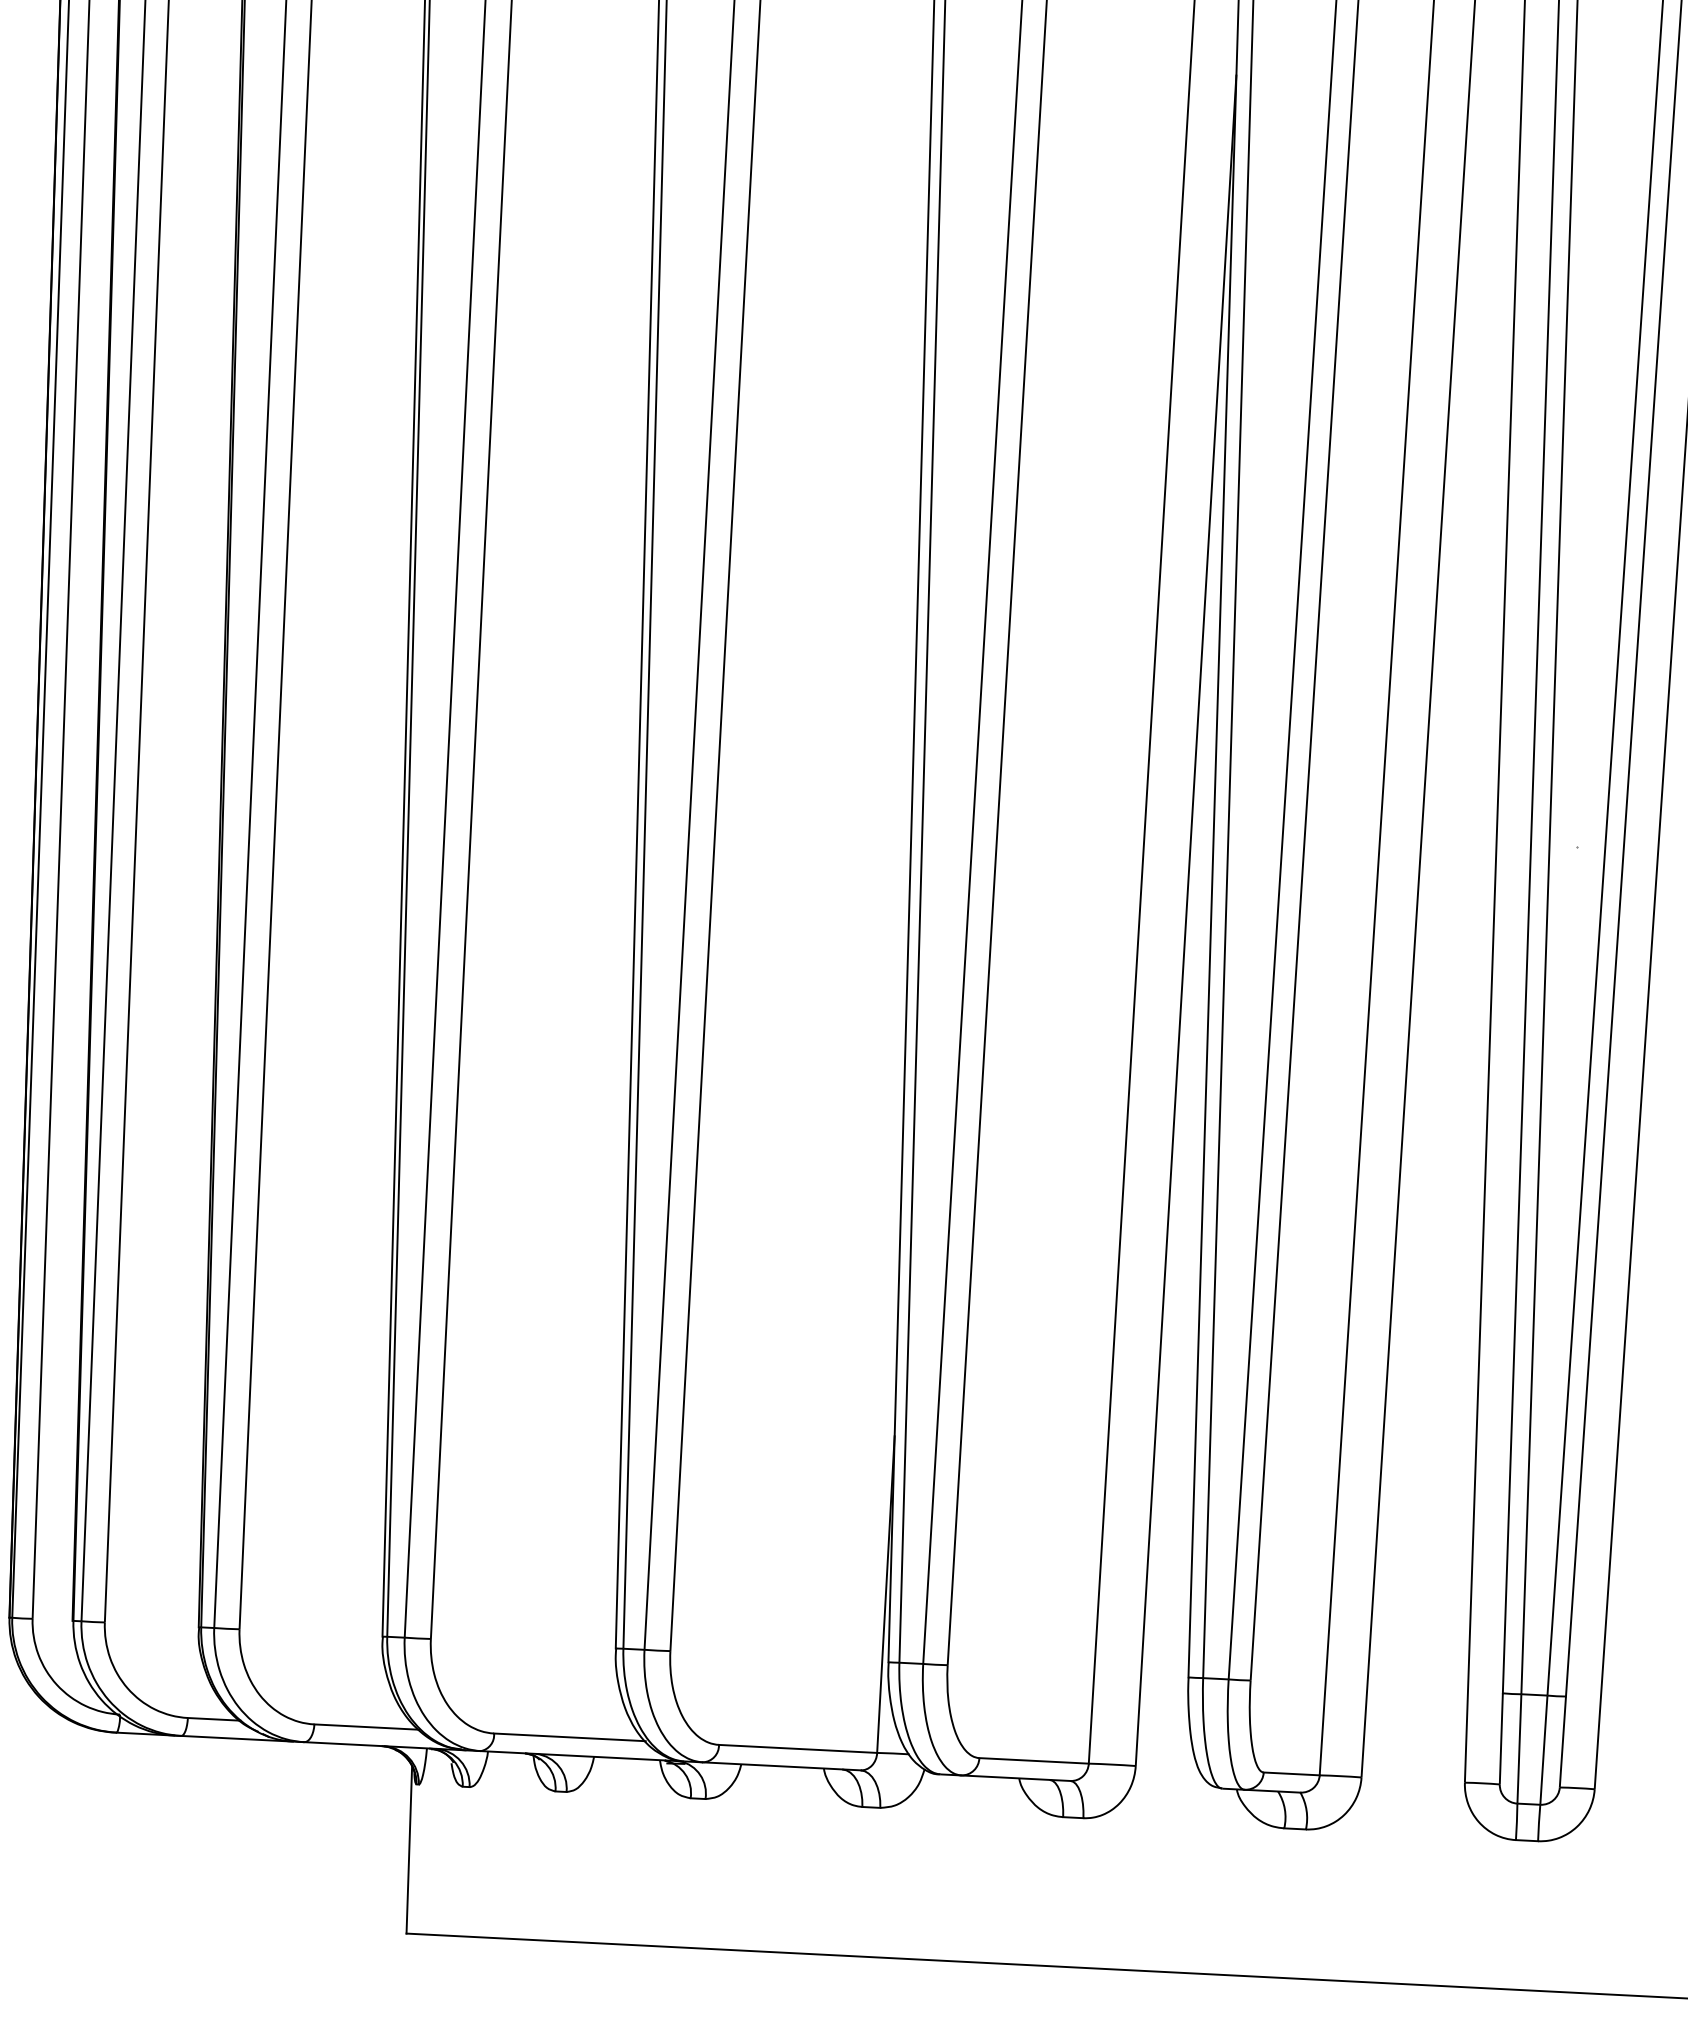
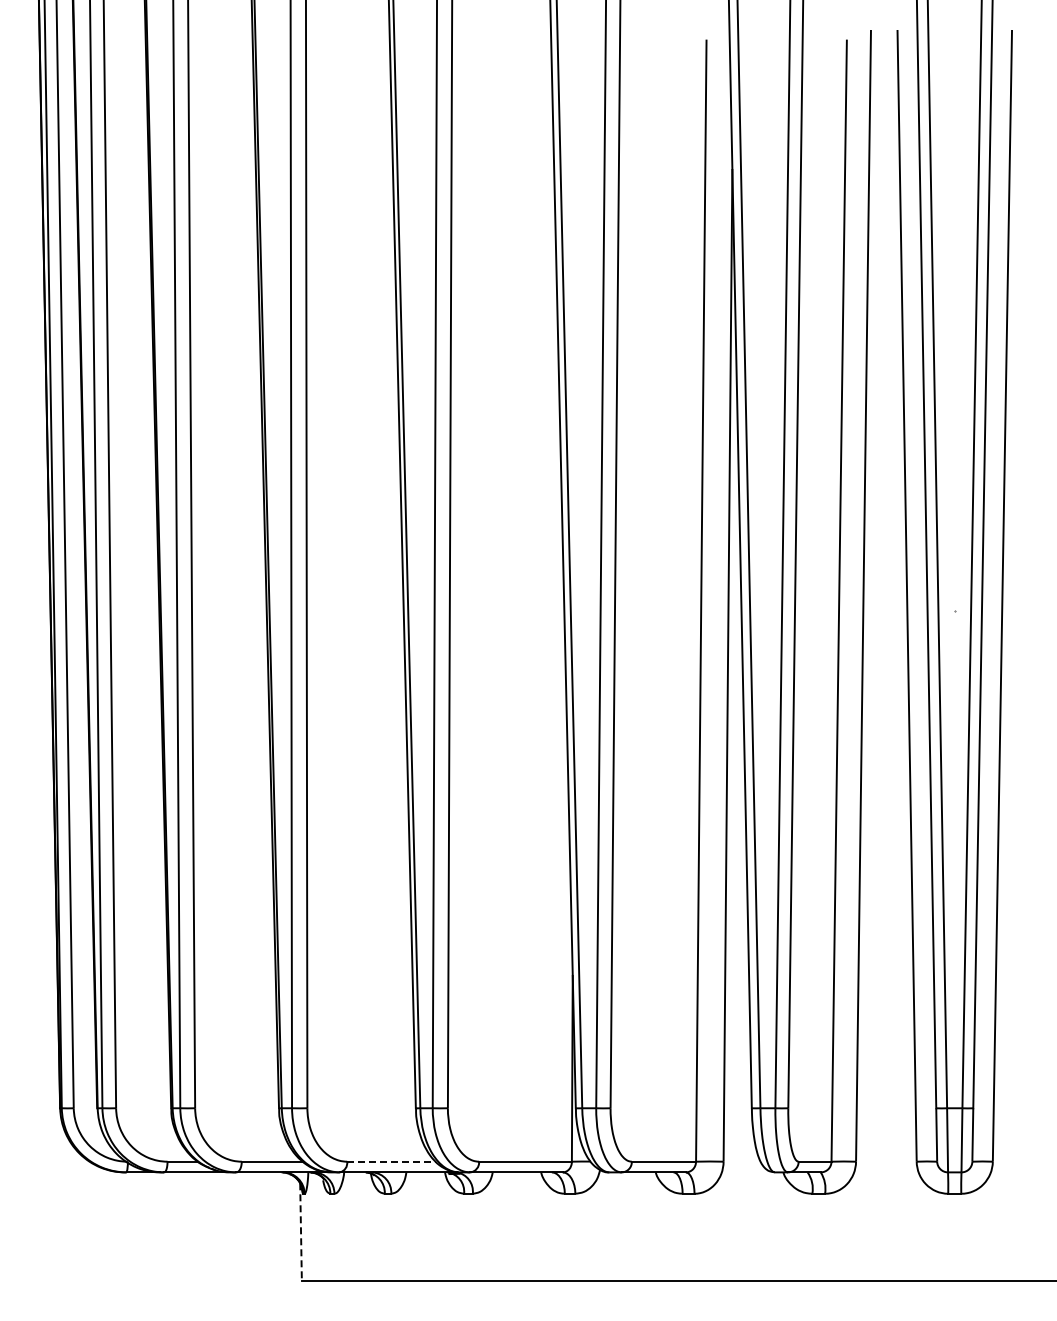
line: (571, 1737) -> (392, 1161), solid -> dashed
line: (410, 1850) -> (301, 1232), solid -> dashed

